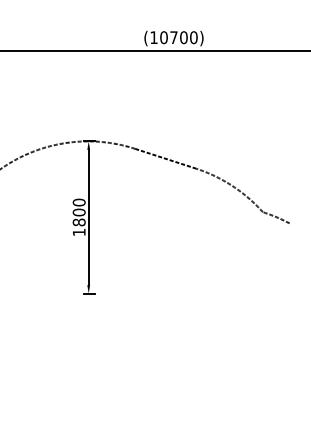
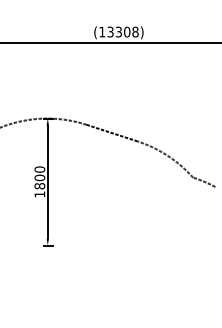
text: (178, 37) -> (122, 31), (10700) -> (13308)

